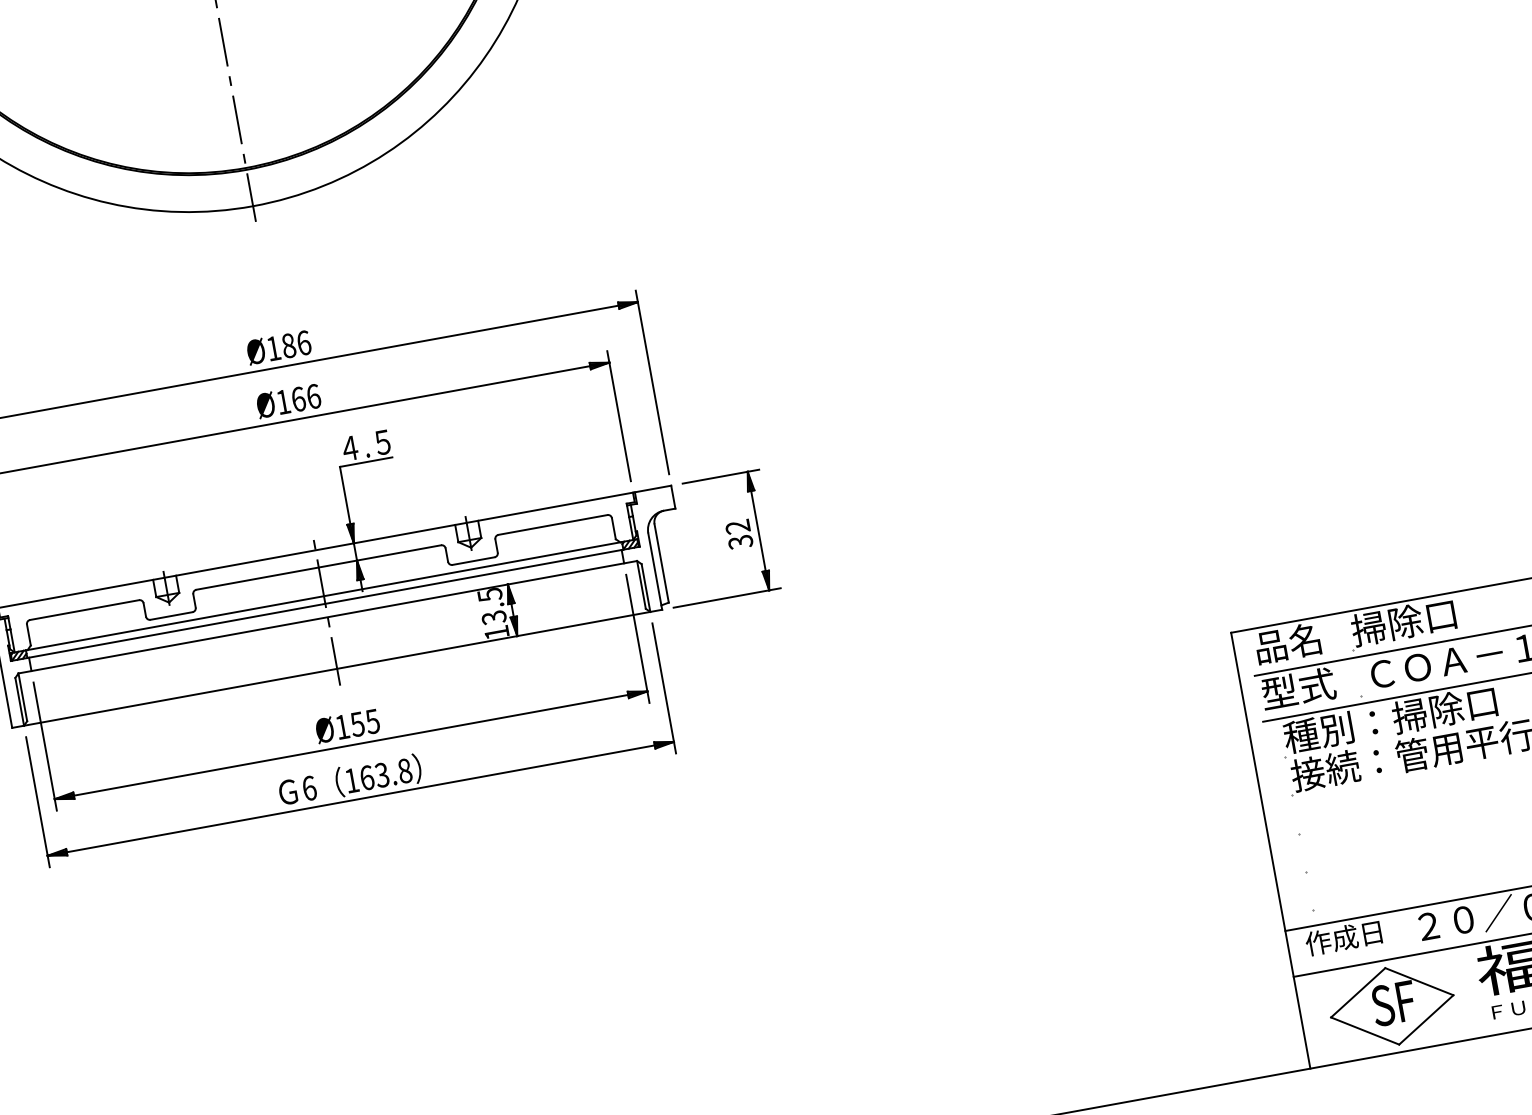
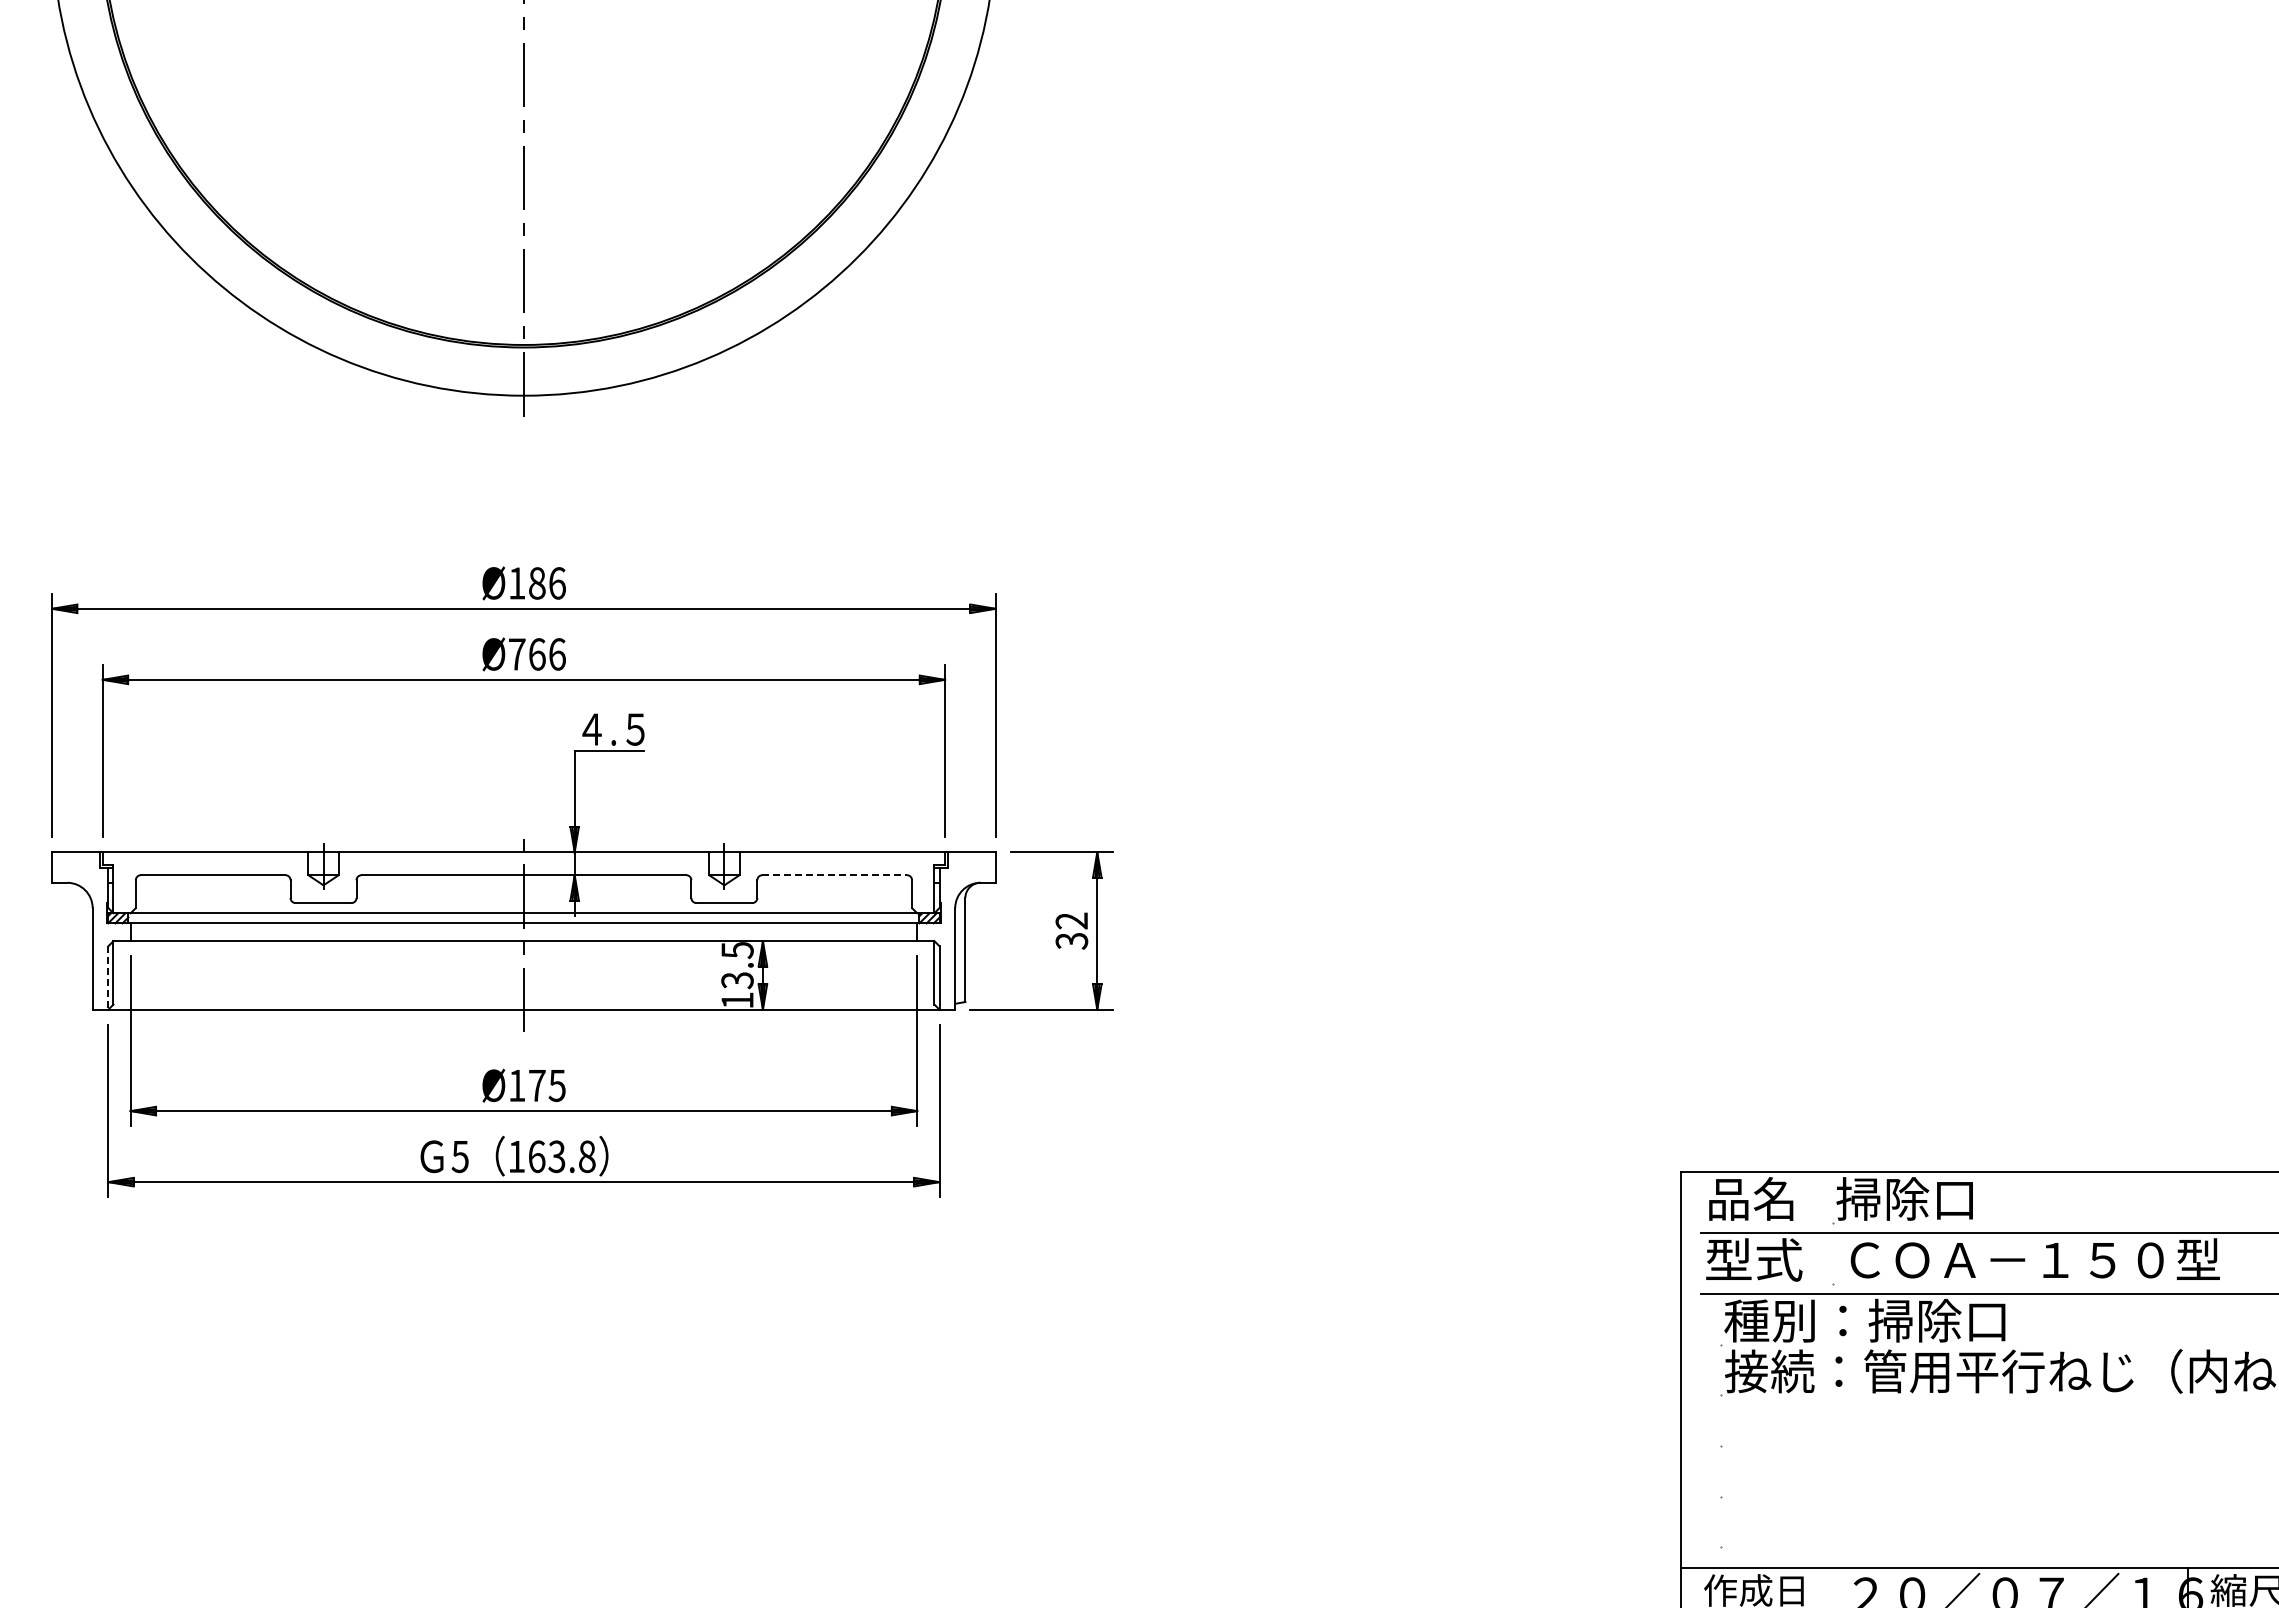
text: (283, 402) -> (517, 654), Ø166 -> Ø766
line: (553, 525) -> (835, 875), solid -> dashed
line: (19, 701) -> (108, 977), solid -> dashed
text: (357, 725) -> (536, 1086), Ø155 -> Ø175
text: (308, 788) -> (459, 1156), 6 -> 5

